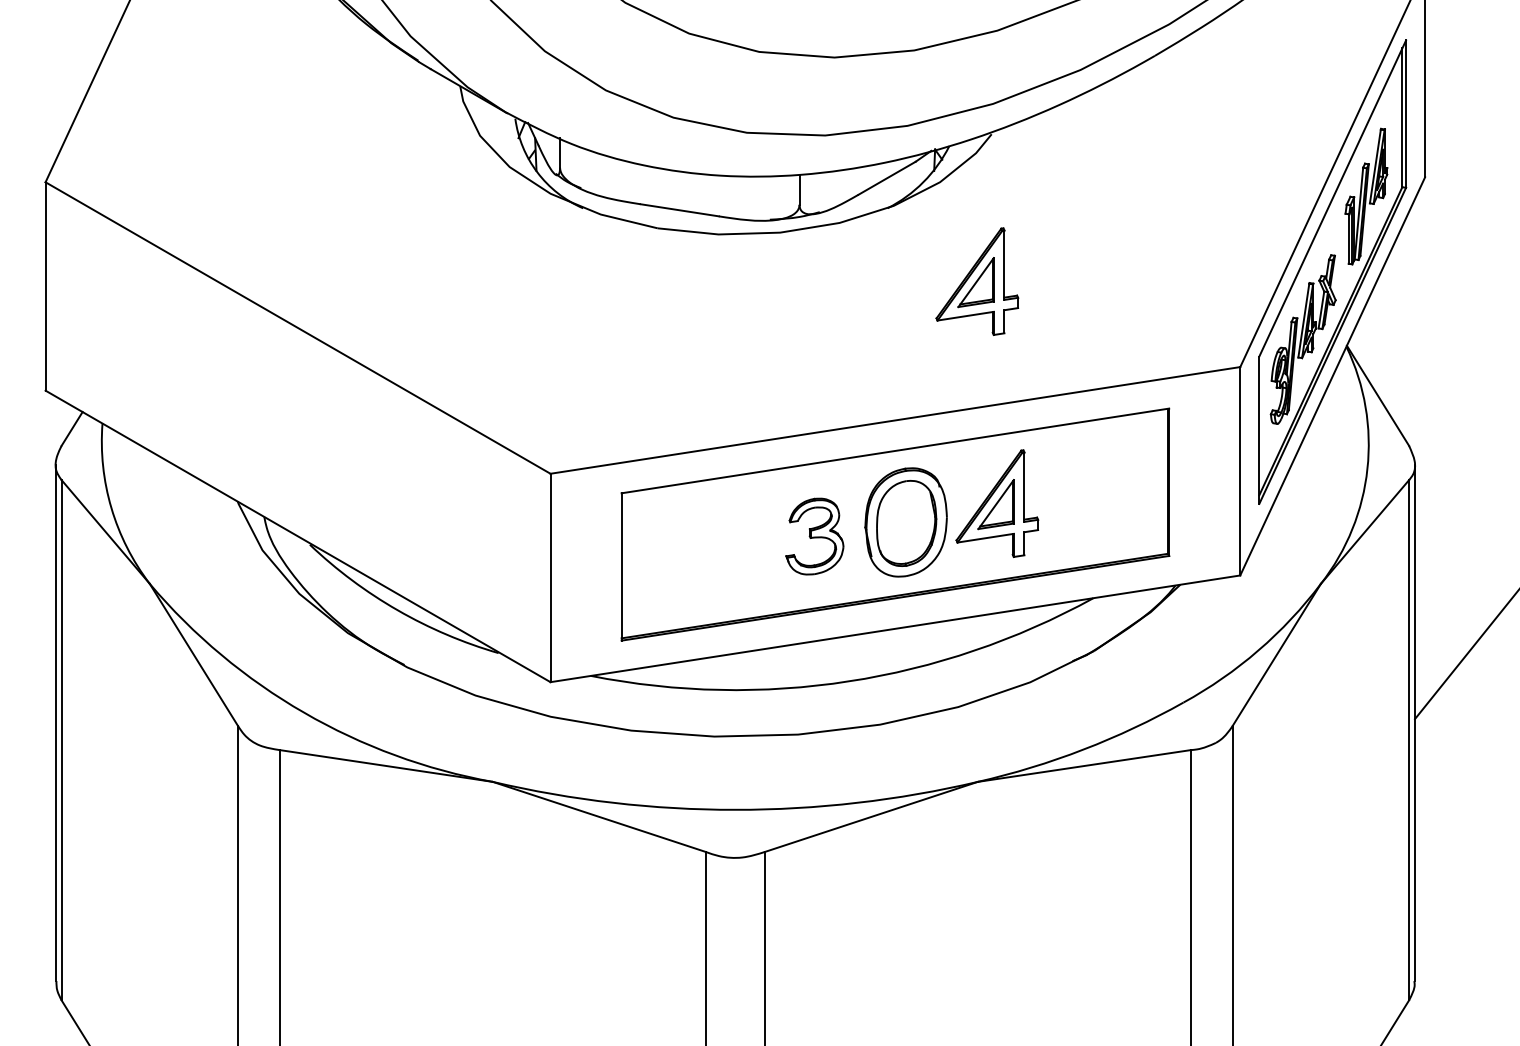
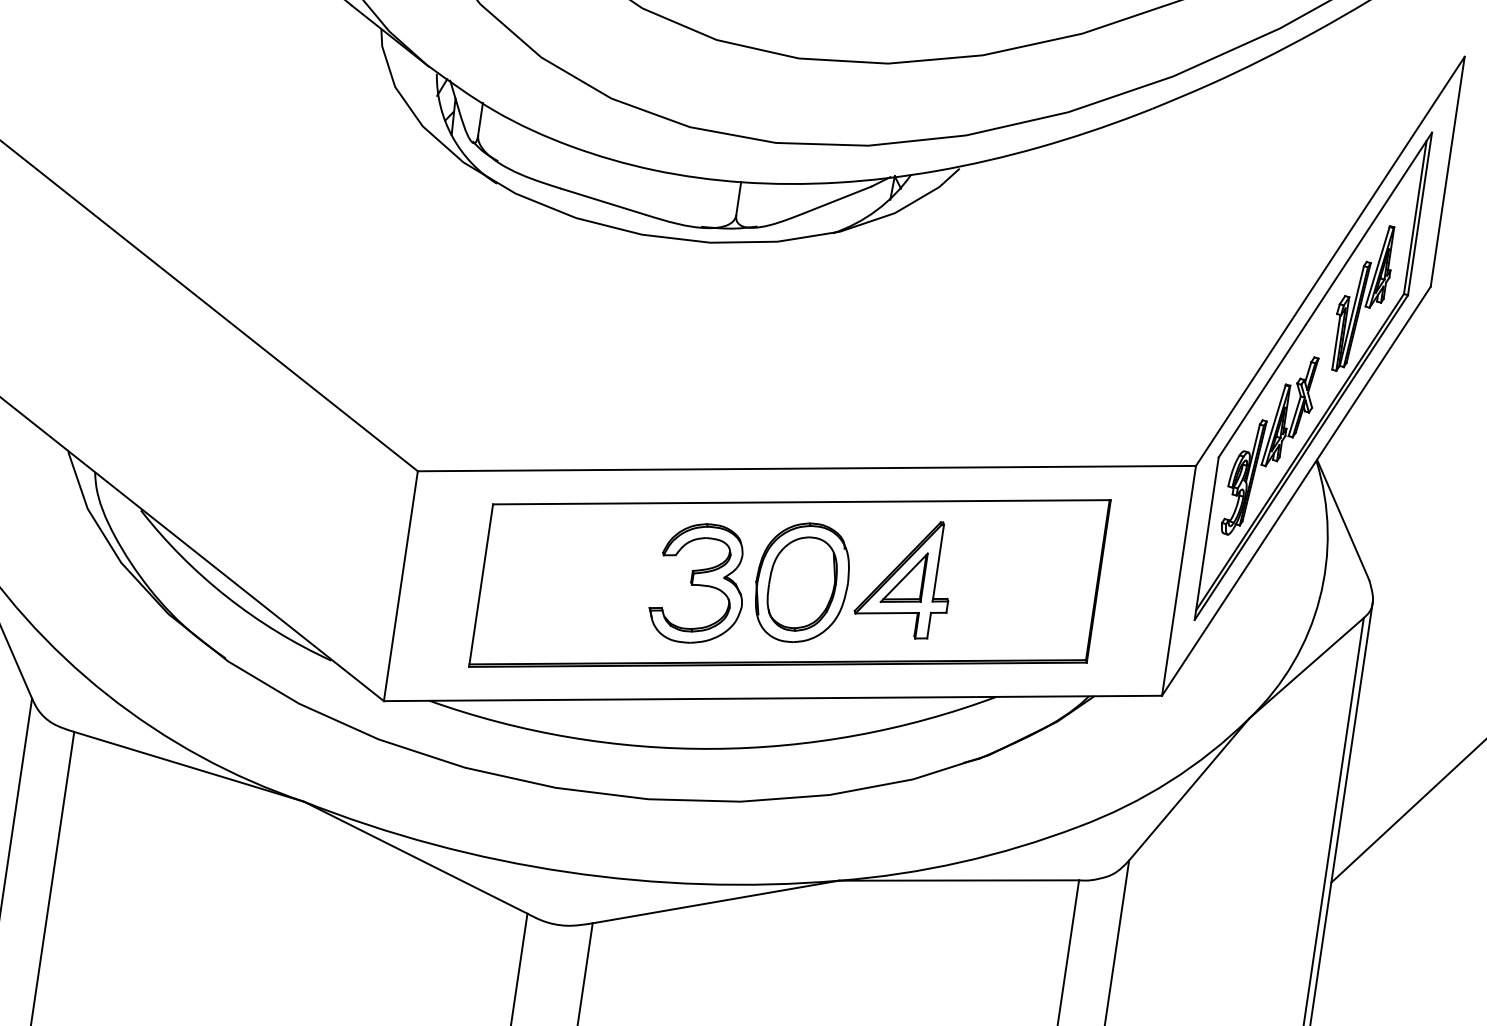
part: (977, 281) -> (920, 328), removed
part: (814, 536) -> (698, 583), size x1.43

